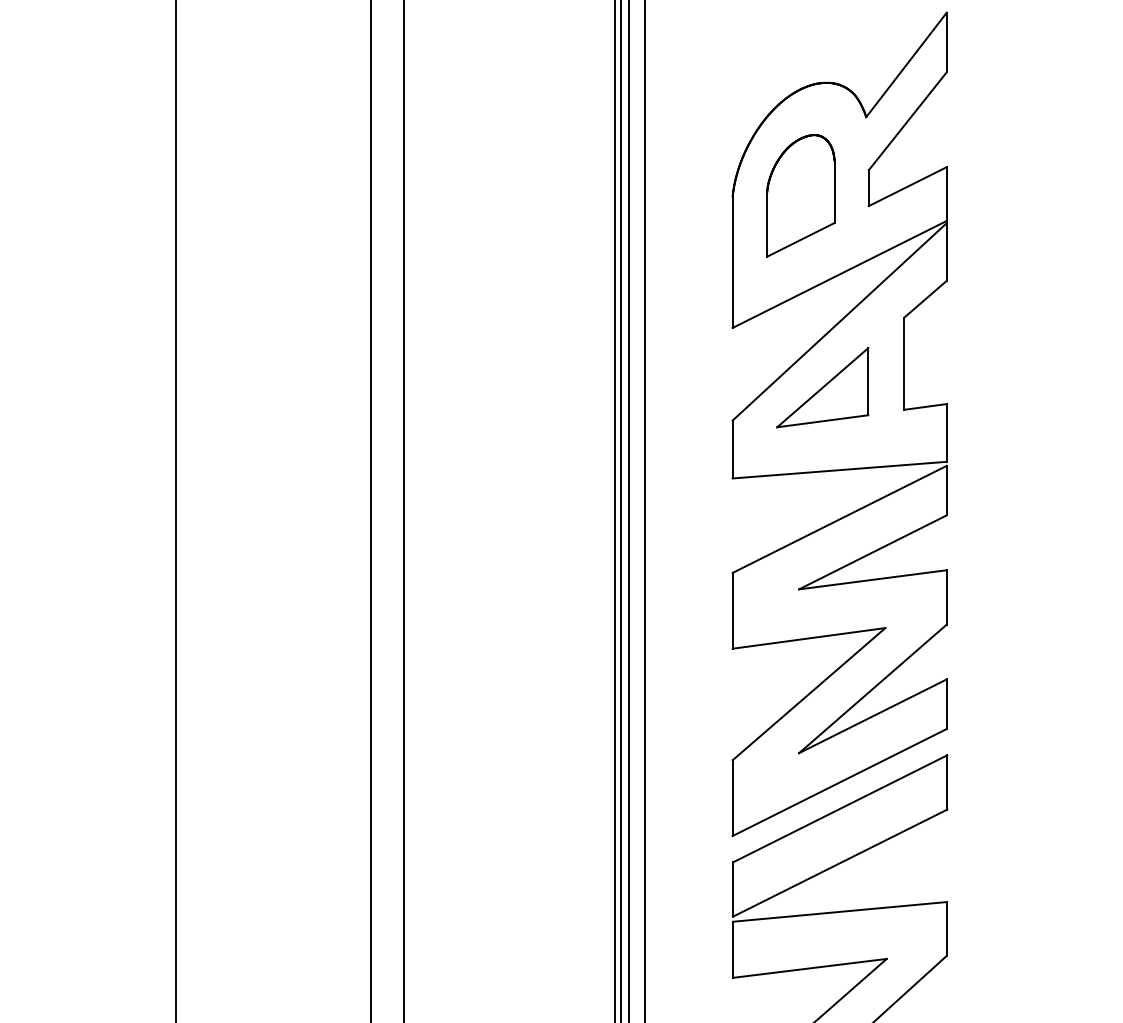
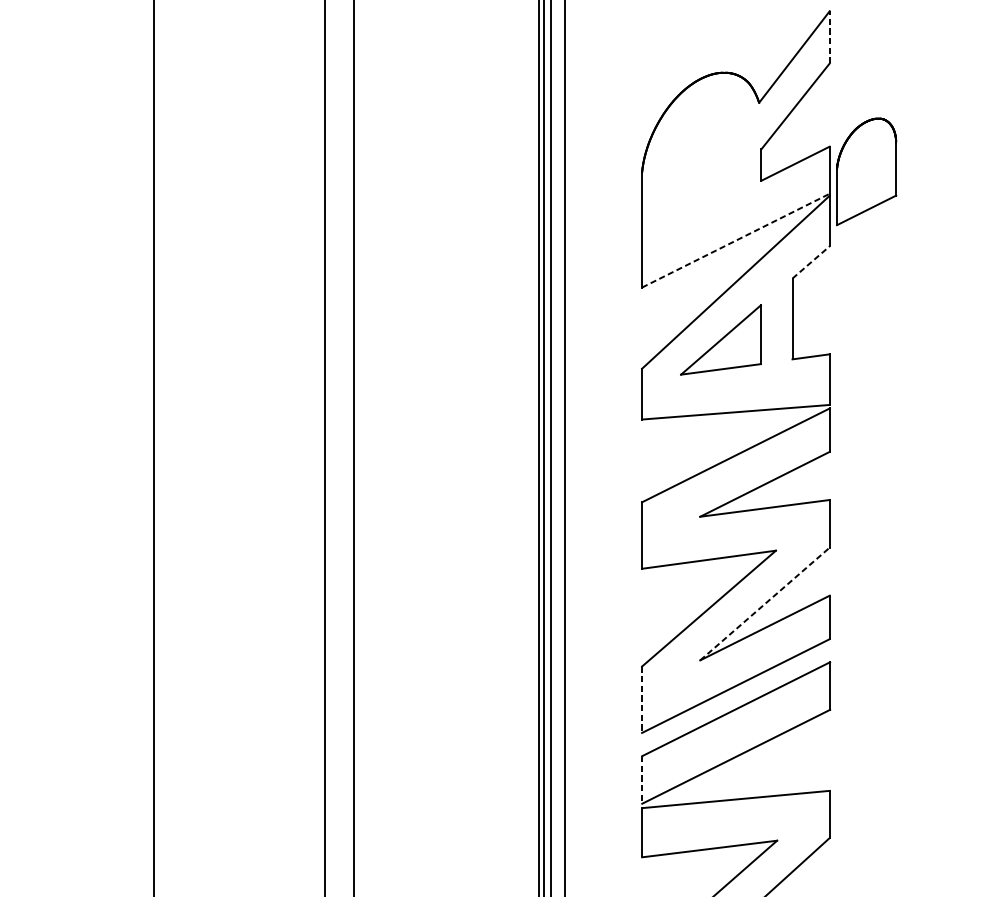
line: (946, 42) -> (829, 37), solid -> dashed
part: (800, 195) -> (866, 171), moved
line: (839, 274) -> (735, 240), solid -> dashed
line: (925, 298) -> (811, 261), solid -> dashed
line: (872, 688) -> (764, 603), solid -> dashed
line: (732, 798) -> (641, 700), solid -> dashed
line: (732, 890) -> (641, 780), solid -> dashed

